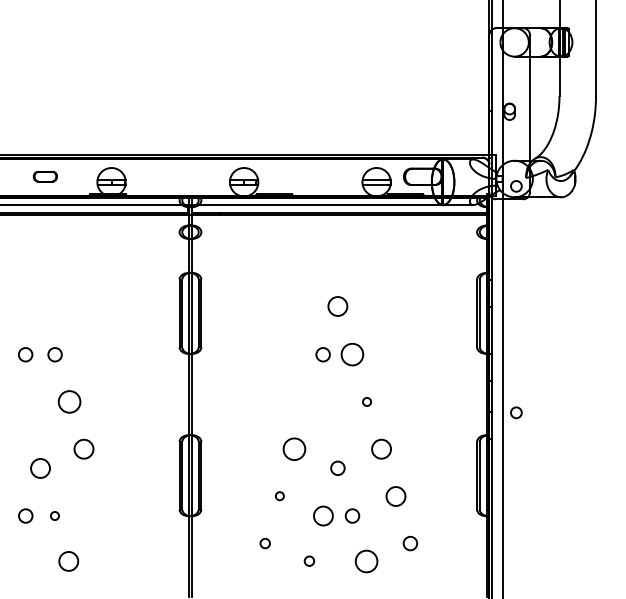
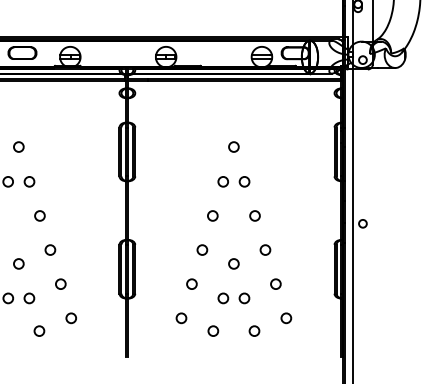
part: (45, 176) -> (22, 52), size x1.67
circle: (39, 306) -> (18, 146), added
circle: (337, 306) -> (233, 146), size x0.71
circle: (352, 354) -> (244, 181), size x0.62
circle: (69, 401) -> (39, 215), size x0.62
circle: (308, 401) -> (212, 215), added
circle: (366, 401) -> (254, 215), size x1.67
circle: (83, 448) -> (50, 249), size x0.71
circle: (293, 448) -> (201, 249), size x0.62
circle: (381, 448) -> (265, 249), size x0.71
circle: (39, 467) -> (18, 263), size x0.71
circle: (98, 495) -> (60, 283), added
circle: (279, 495) -> (191, 283), size x1.67
circle: (395, 495) -> (275, 283), size x0.71
circle: (54, 515) -> (29, 298), size x1.67
circle: (322, 515) -> (222, 298), size x0.71
circle: (112, 543) -> (71, 318), added
circle: (264, 543) -> (180, 318), size x1.43
circle: (68, 560) -> (39, 330), size x0.71
circle: (309, 560) -> (213, 330), size x1.43
circle: (365, 560) -> (253, 330), size x0.62

